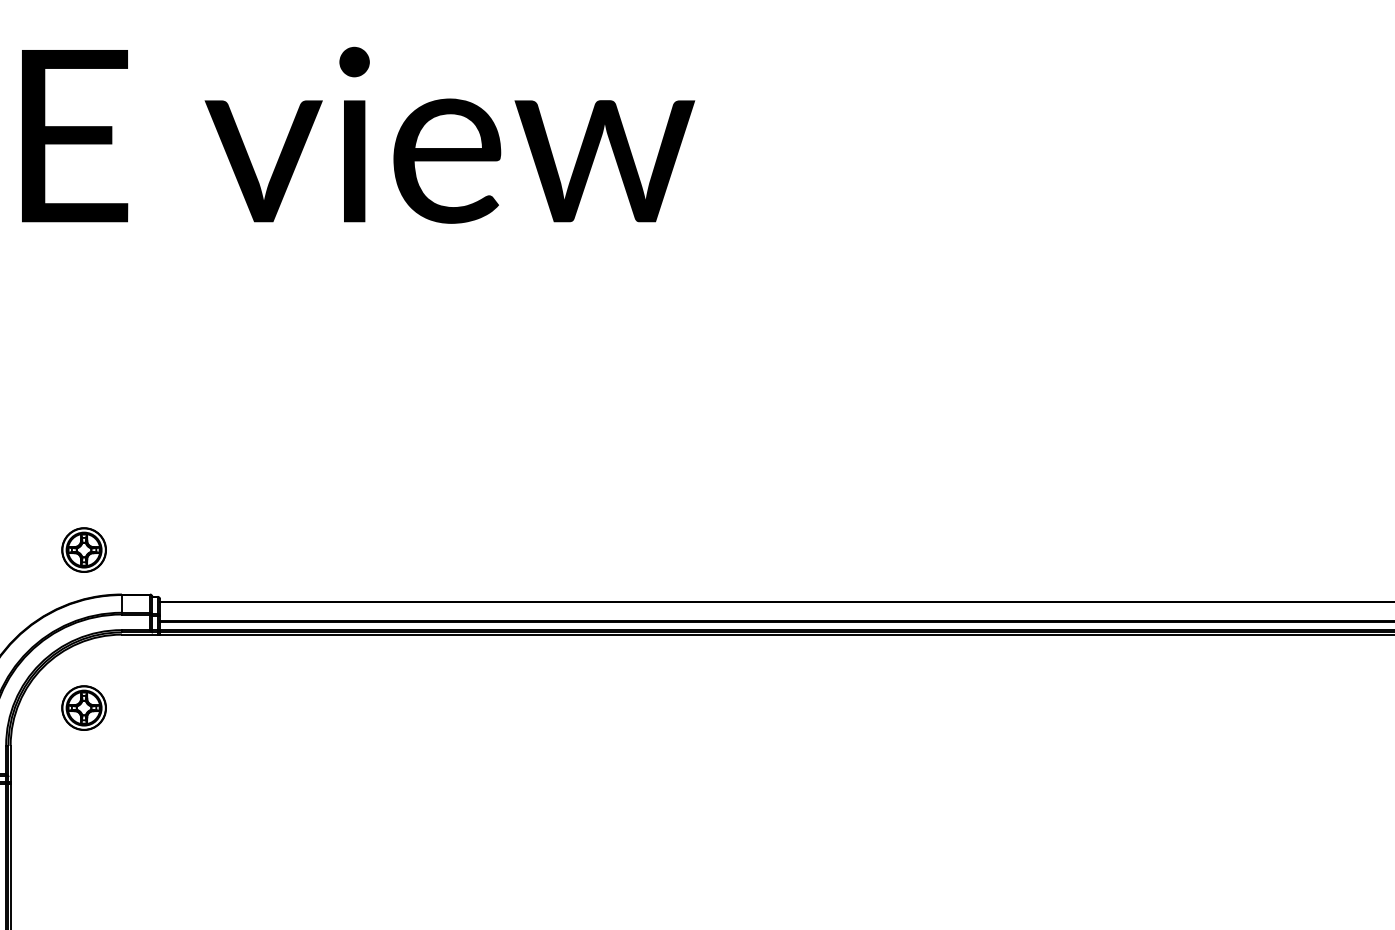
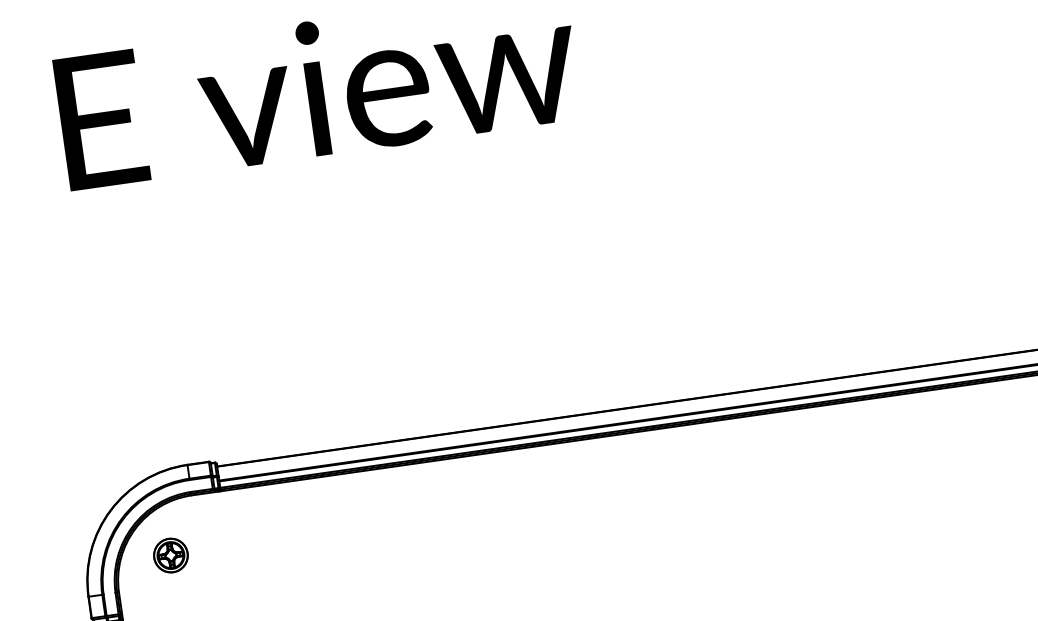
part: (83, 549) -> (153, 434), removed

